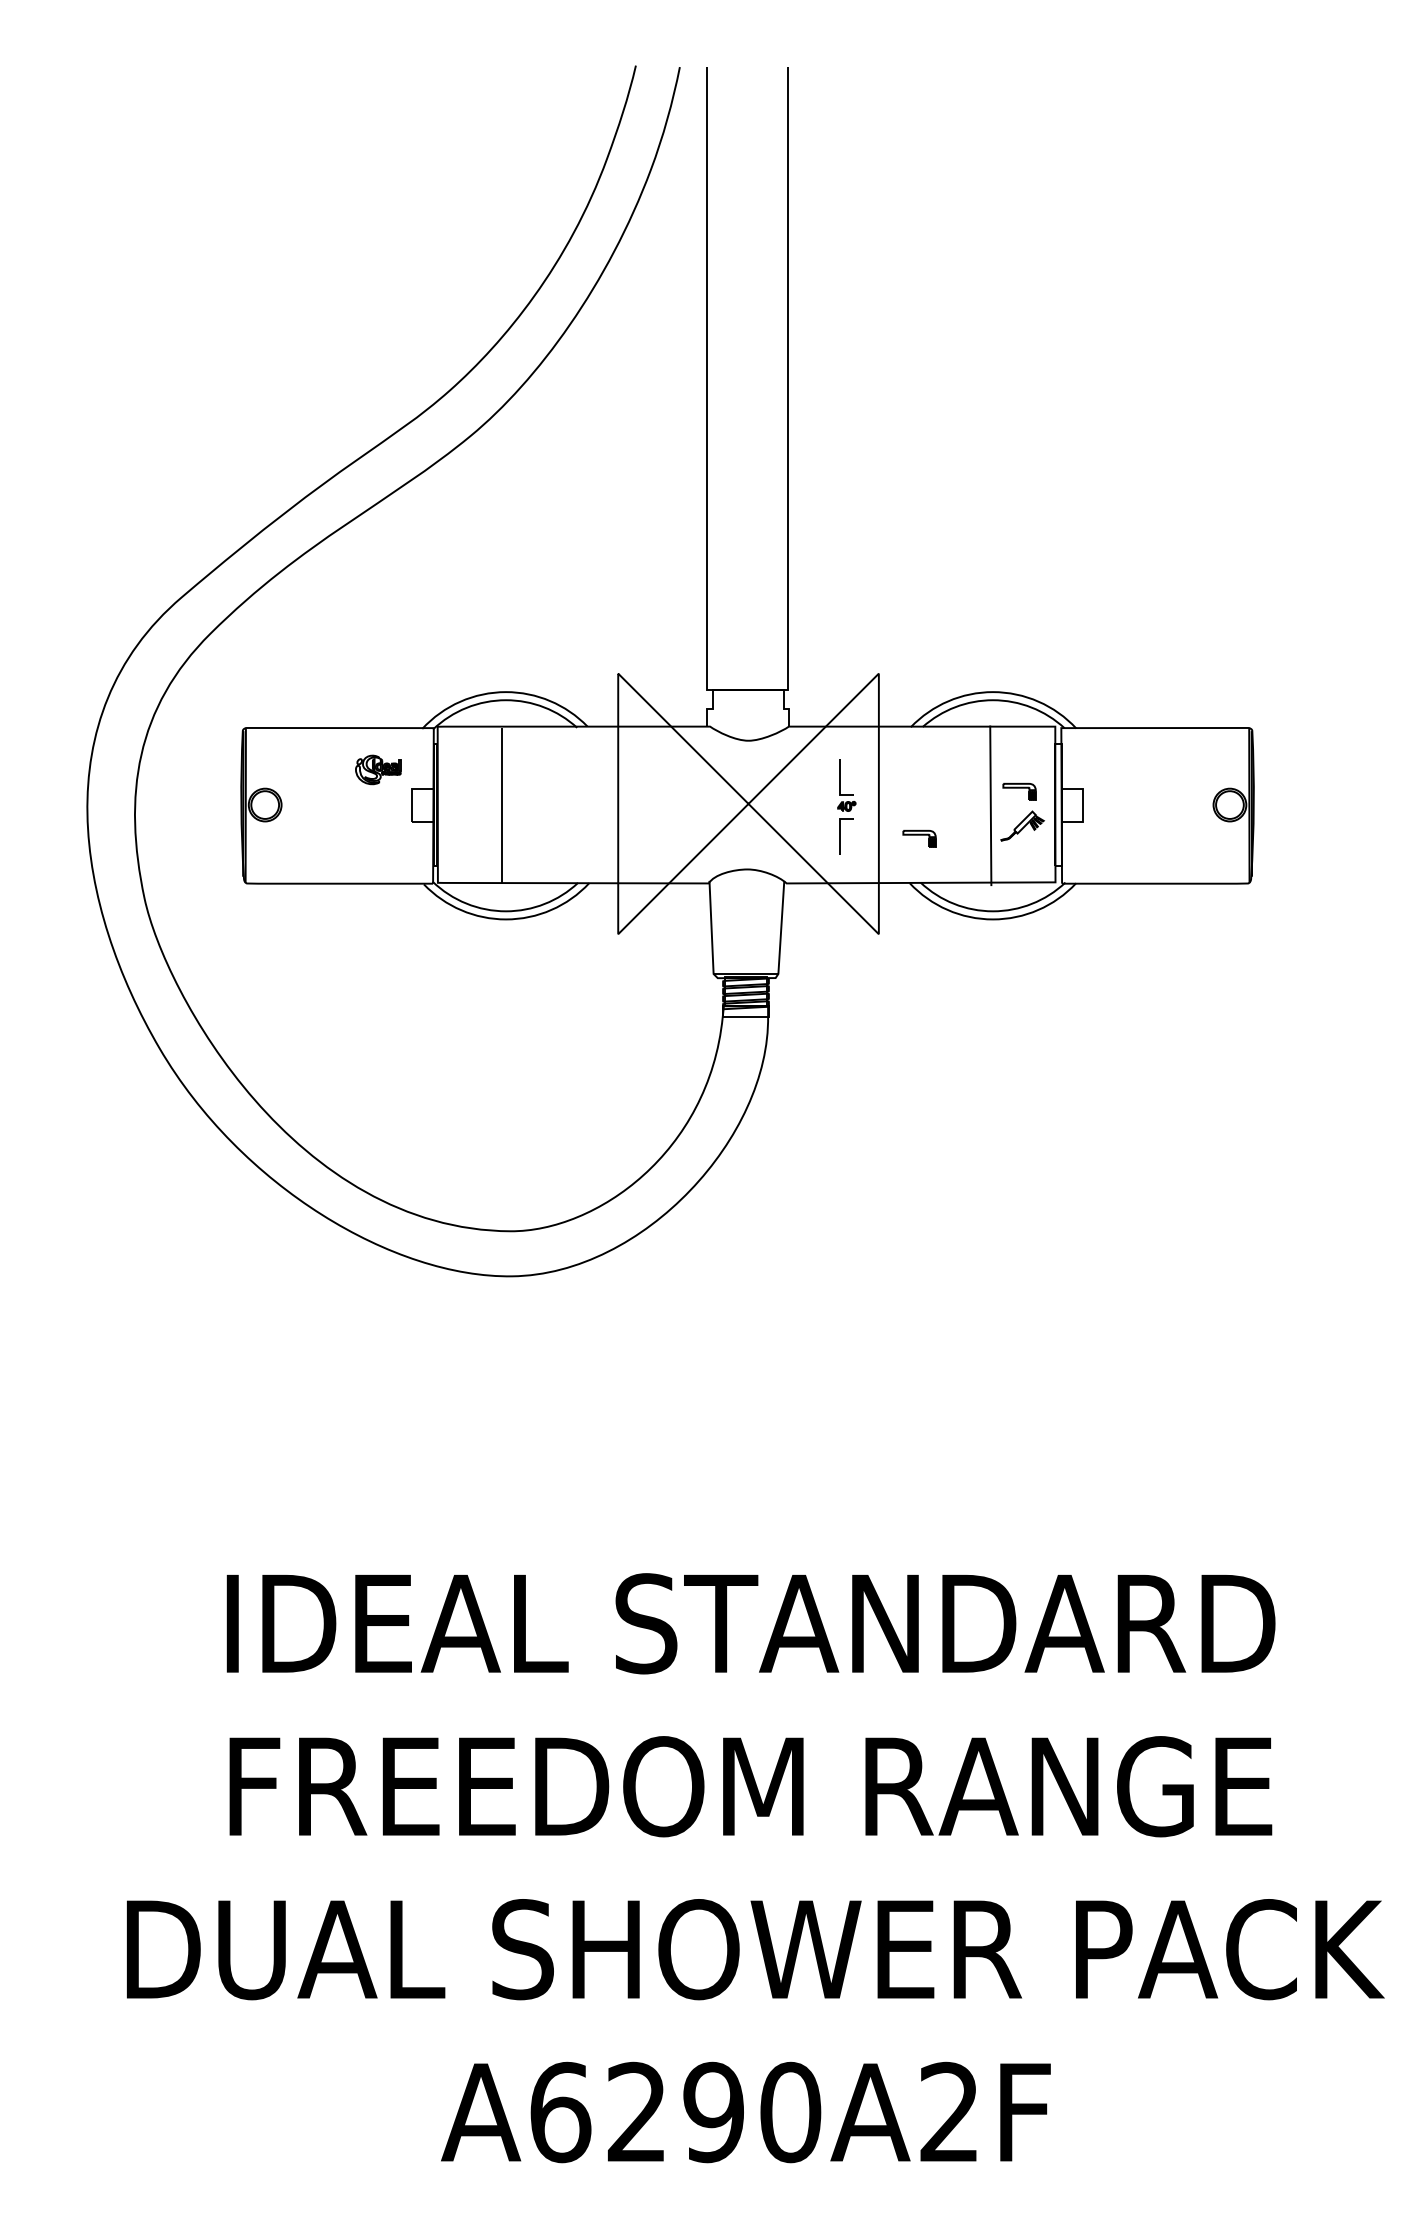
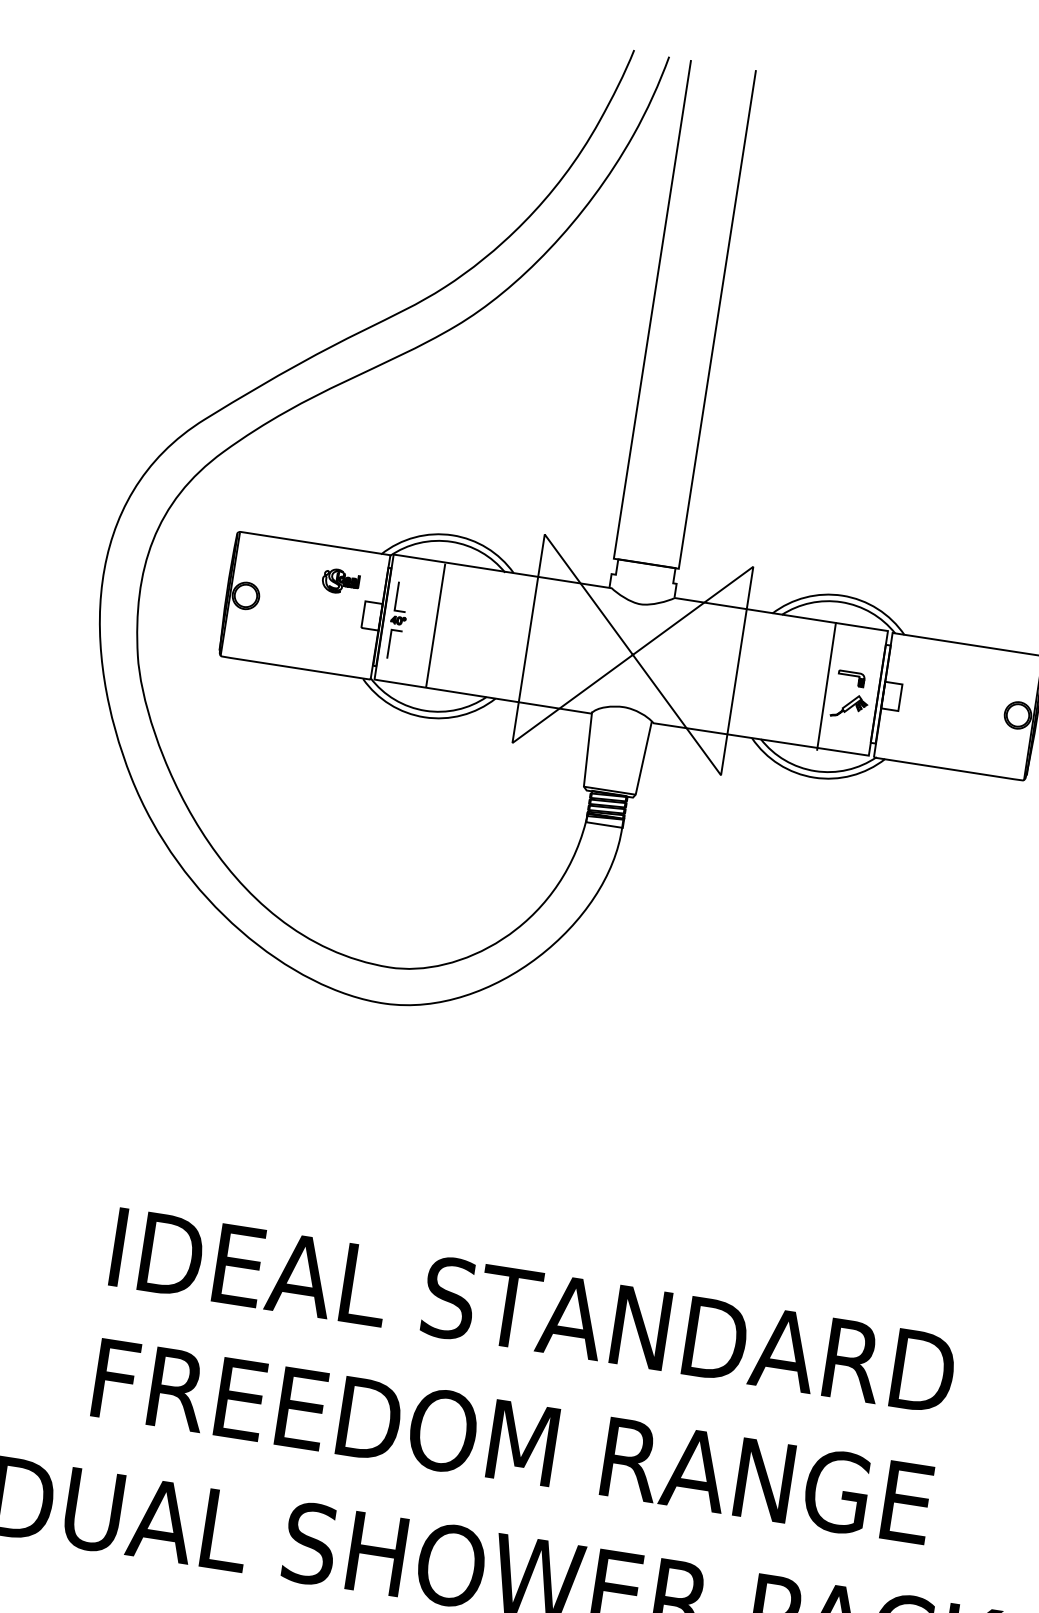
part: (846, 806) -> (398, 620), moved
part: (919, 838) -> (765, 703), removed

